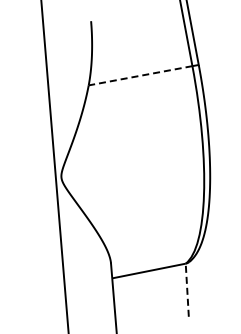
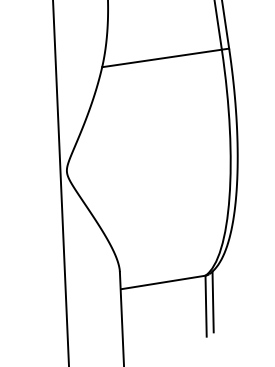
line: (140, 75) -> (161, 58), dashed -> solid
line: (192, 285) -> (212, 301), added
line: (187, 290) -> (206, 306), dashed -> solid

